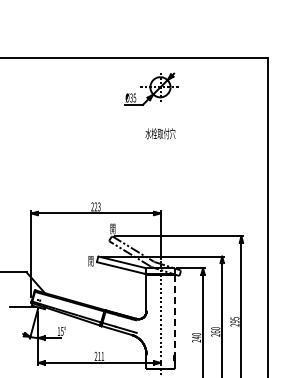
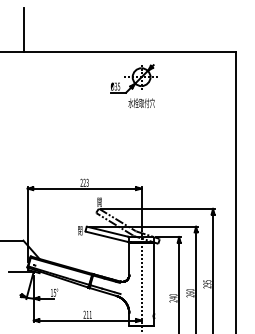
line: (26, 33) -> (23, 29), added
text: (160, 133) -> (141, 102), moved
line: (174, 316) -> (153, 279), dashed -> solid

